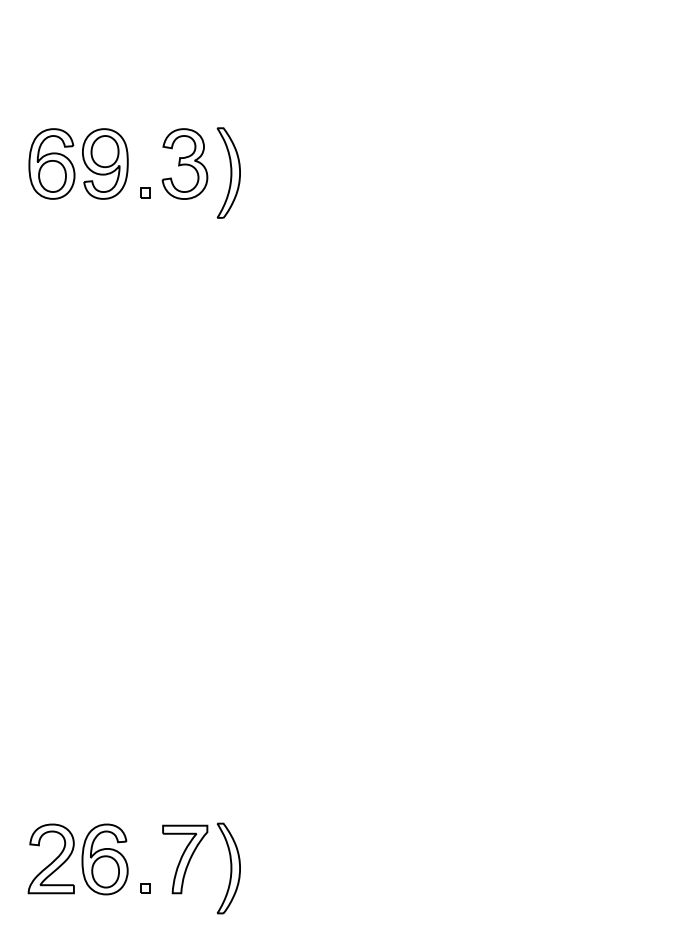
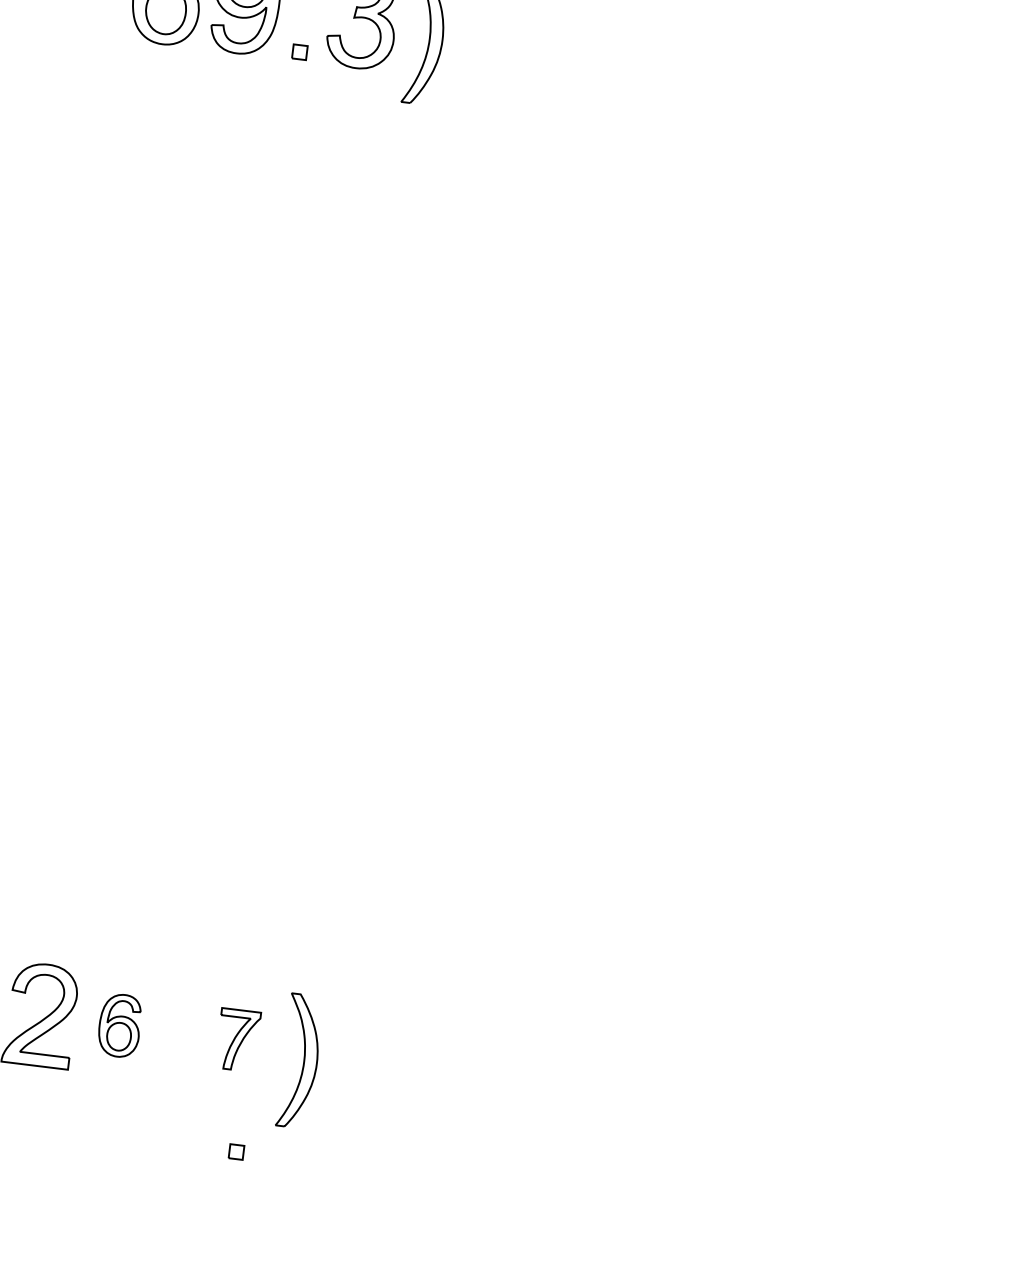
part: (104, 859) -> (119, 1025), size x0.6
part: (185, 859) -> (238, 1040), size x0.6
part: (145, 888) -> (236, 1152), moved

